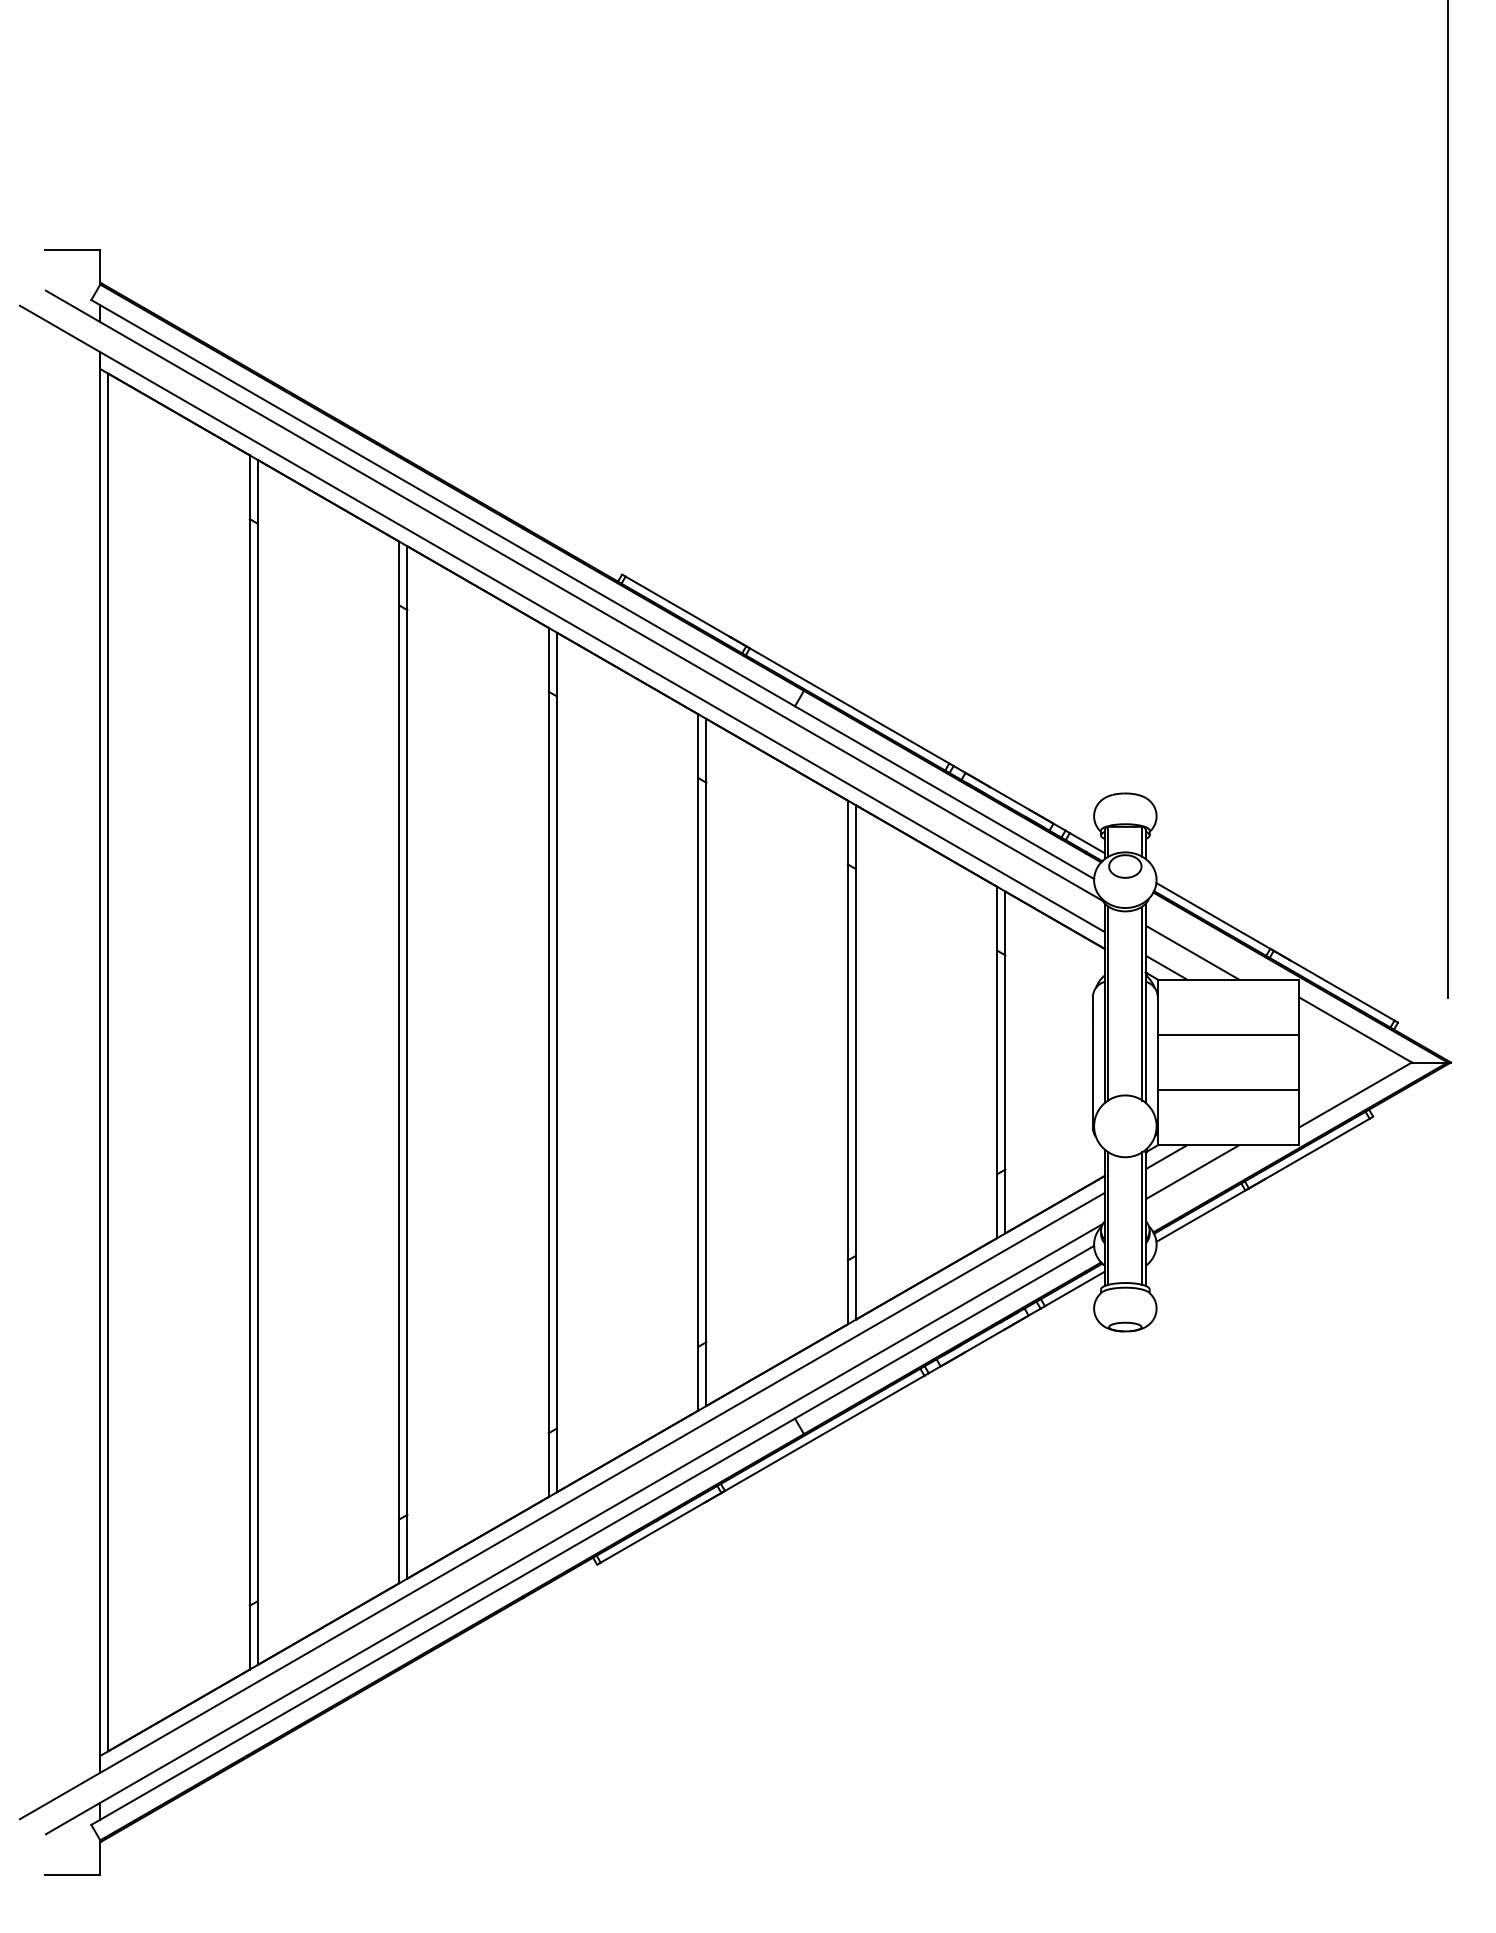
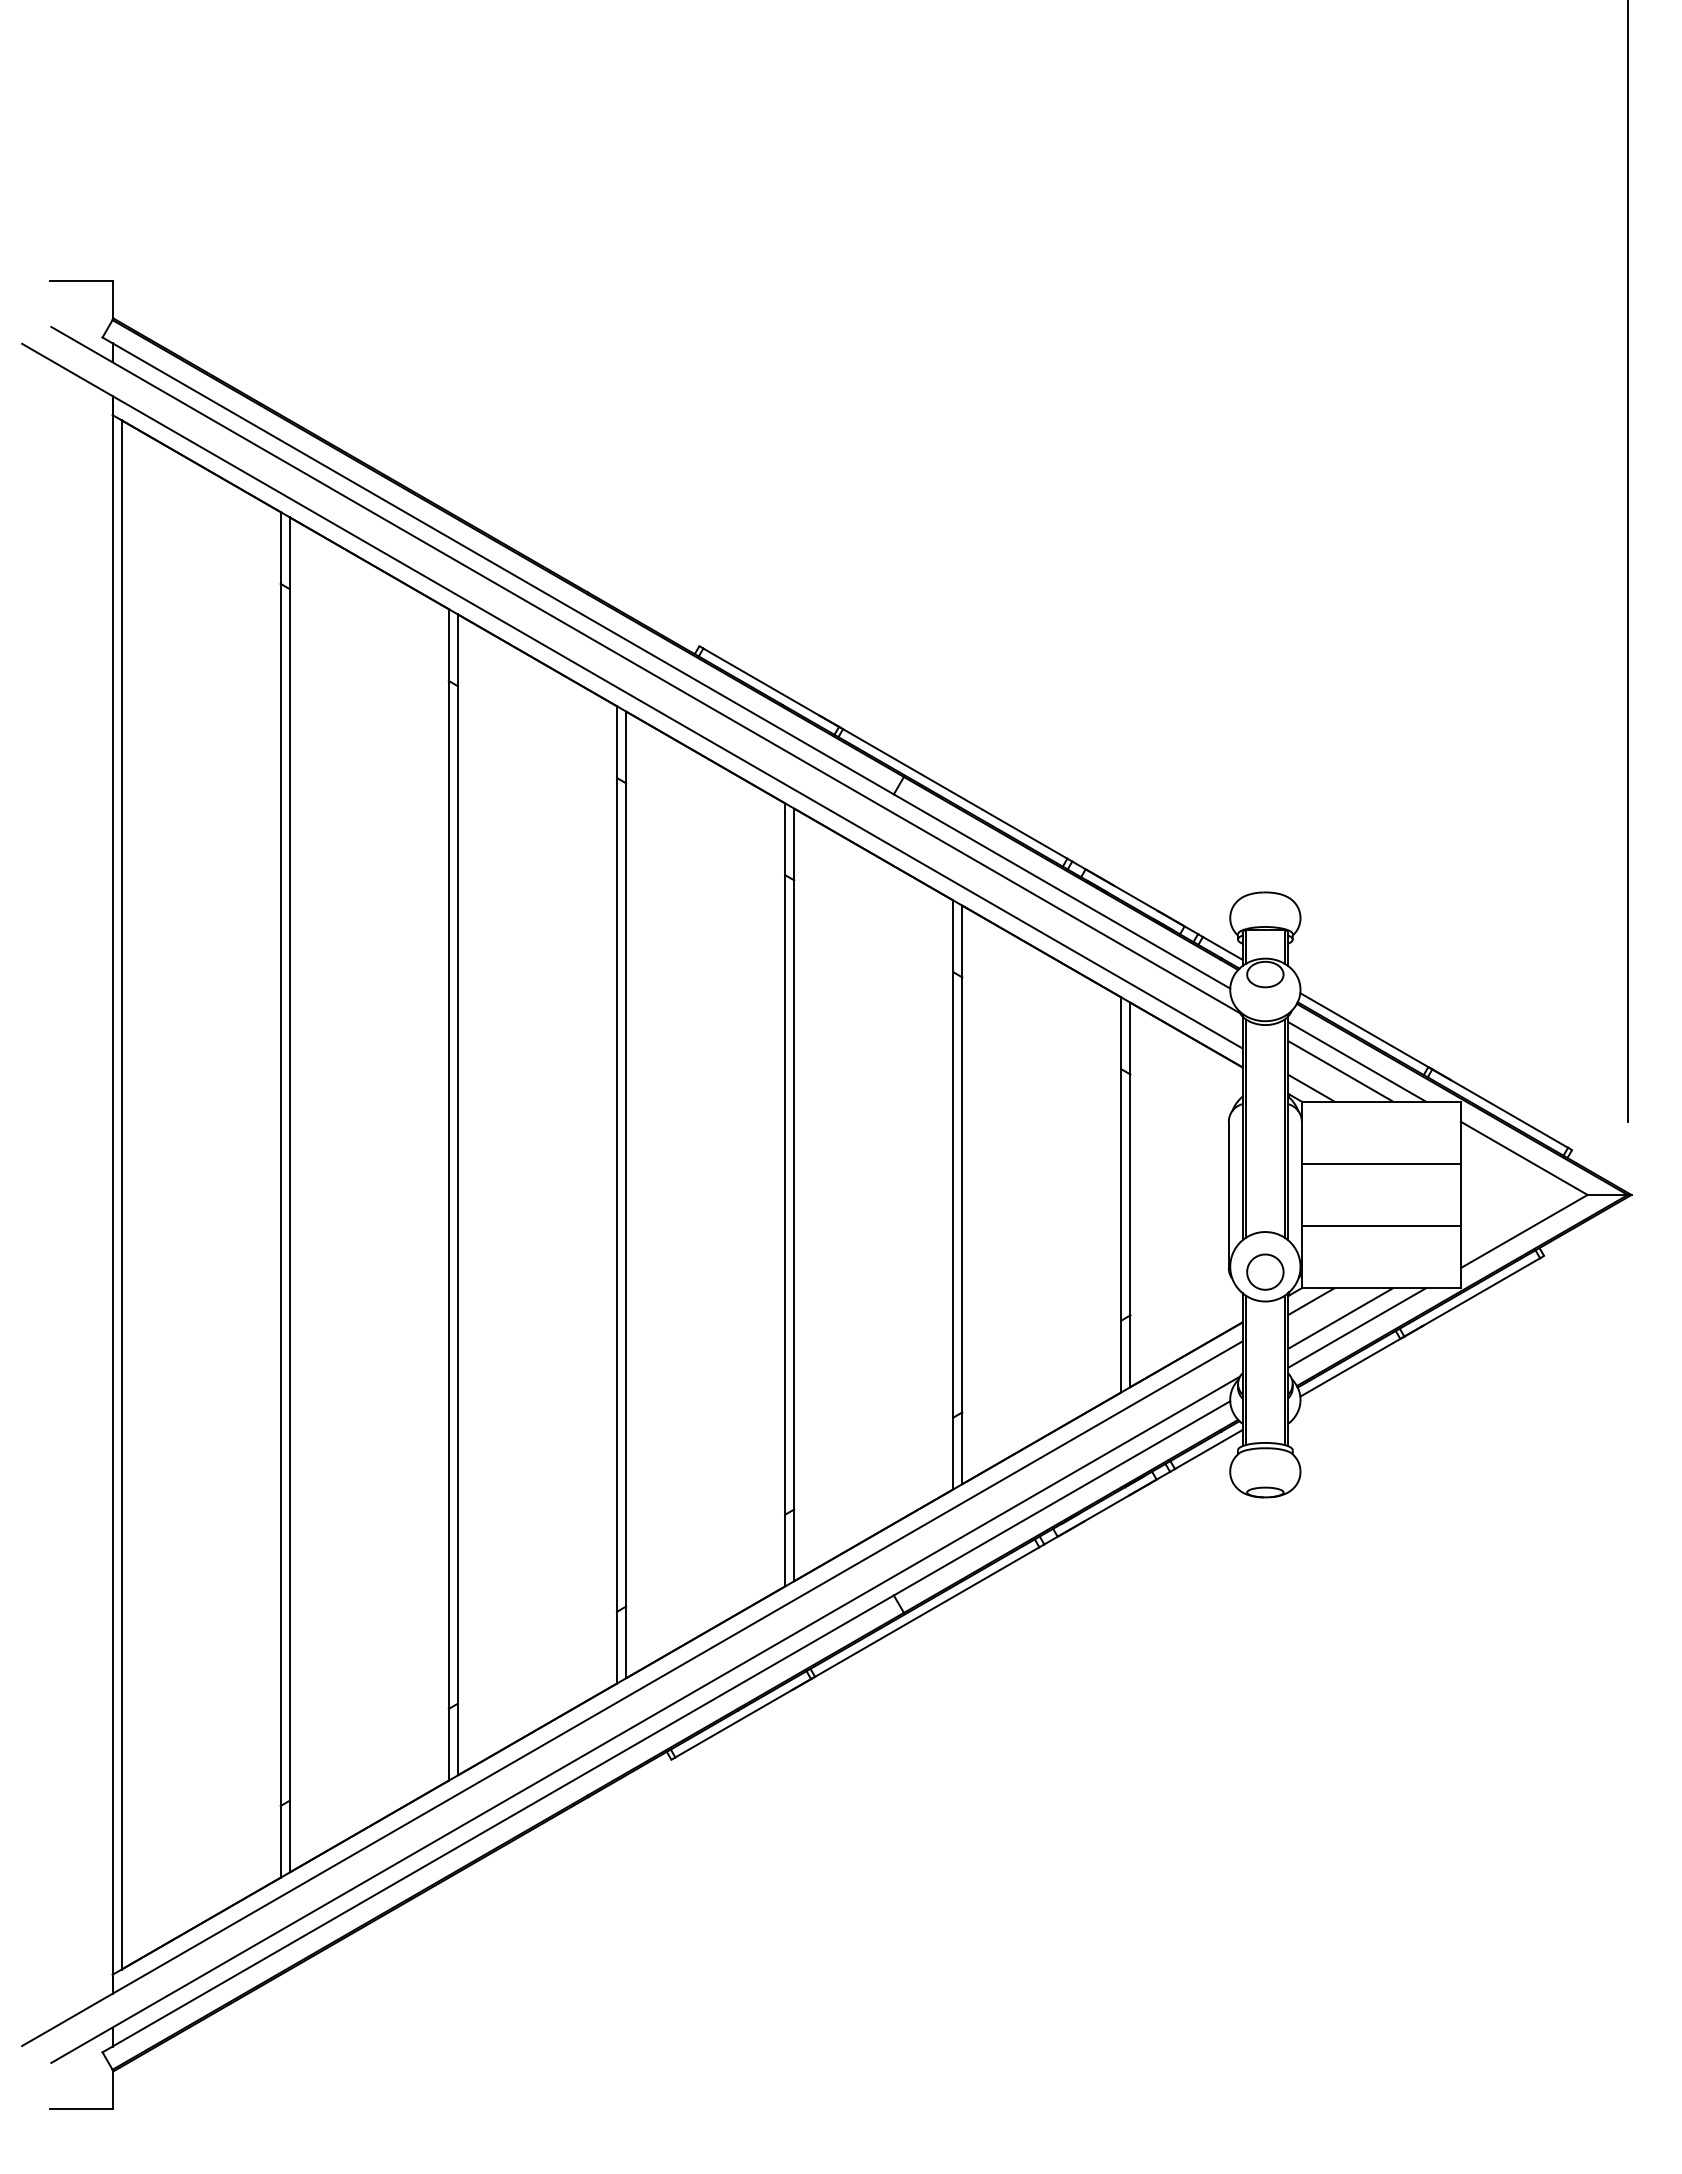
line: (1206, 943) -> (1356, 1061), added
part: (1125, 1130) -> (1265, 1271), added
line: (1206, 1180) -> (1356, 1327), added

